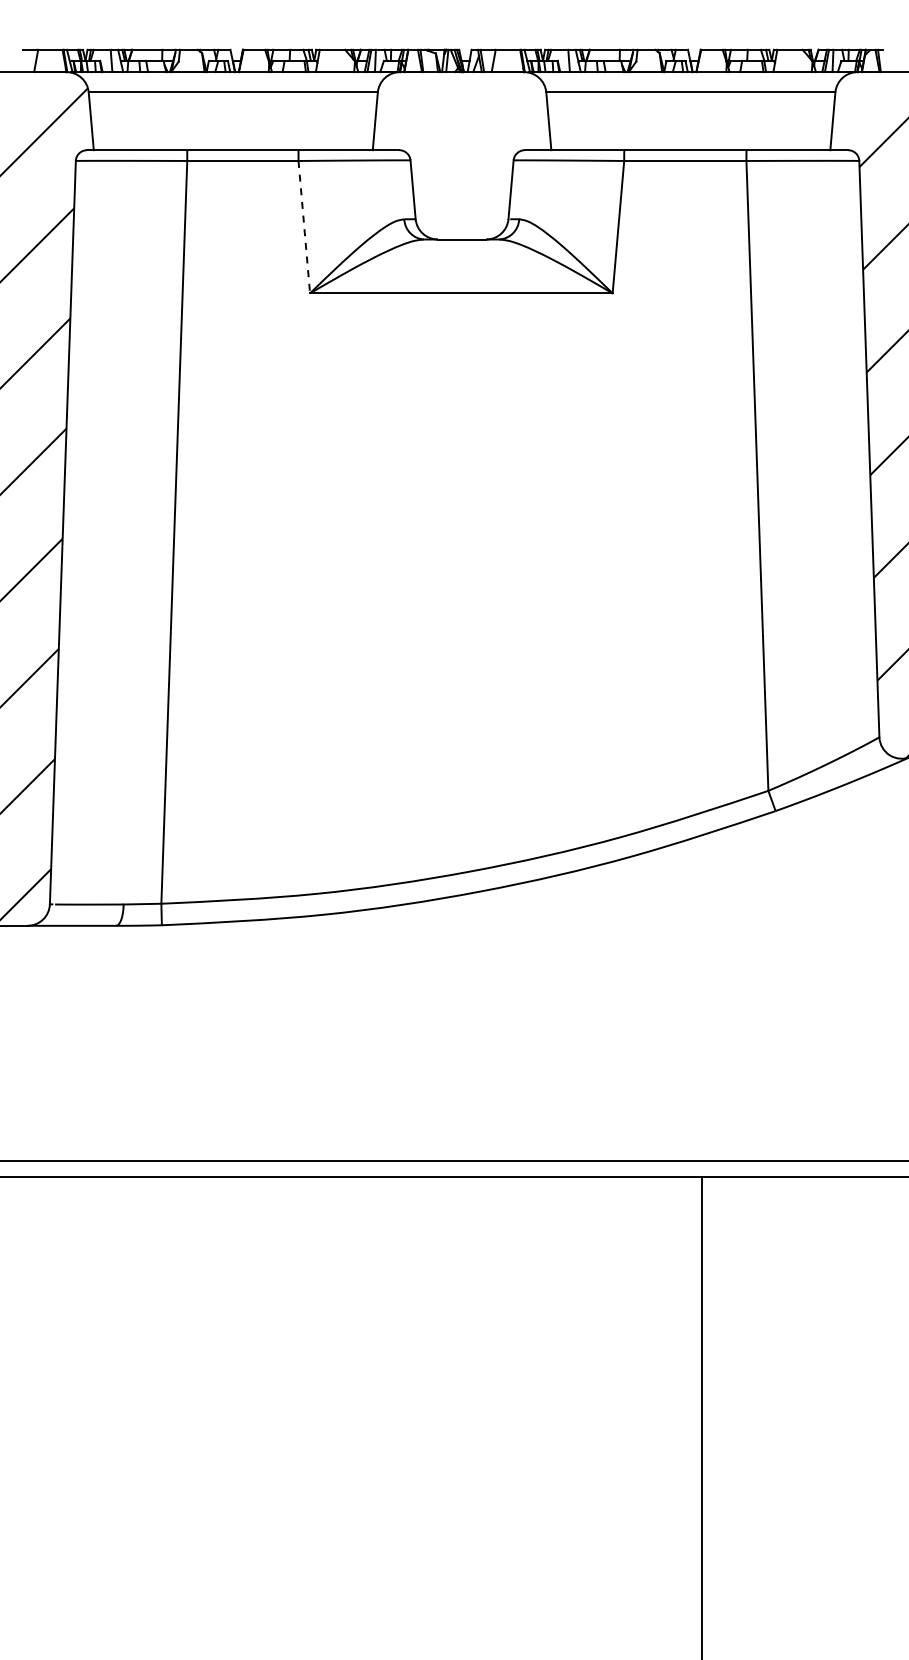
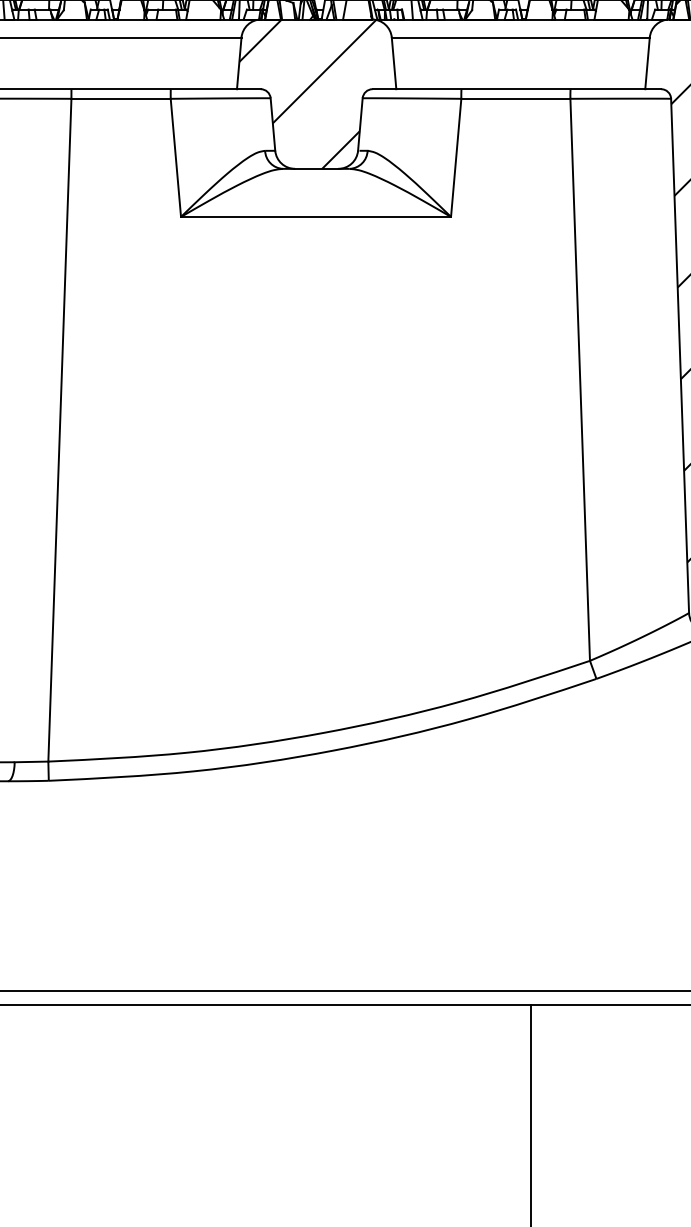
hatch: (451, 155) -> (307, 93), added
line: (304, 227) -> (176, 158), dashed -> solid

